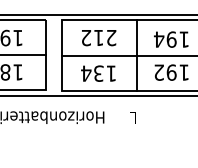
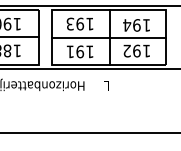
text: (97, 37) -> (79, 23), 212 -> 193
text: (92, 73) -> (75, 51), 134 -> 191

